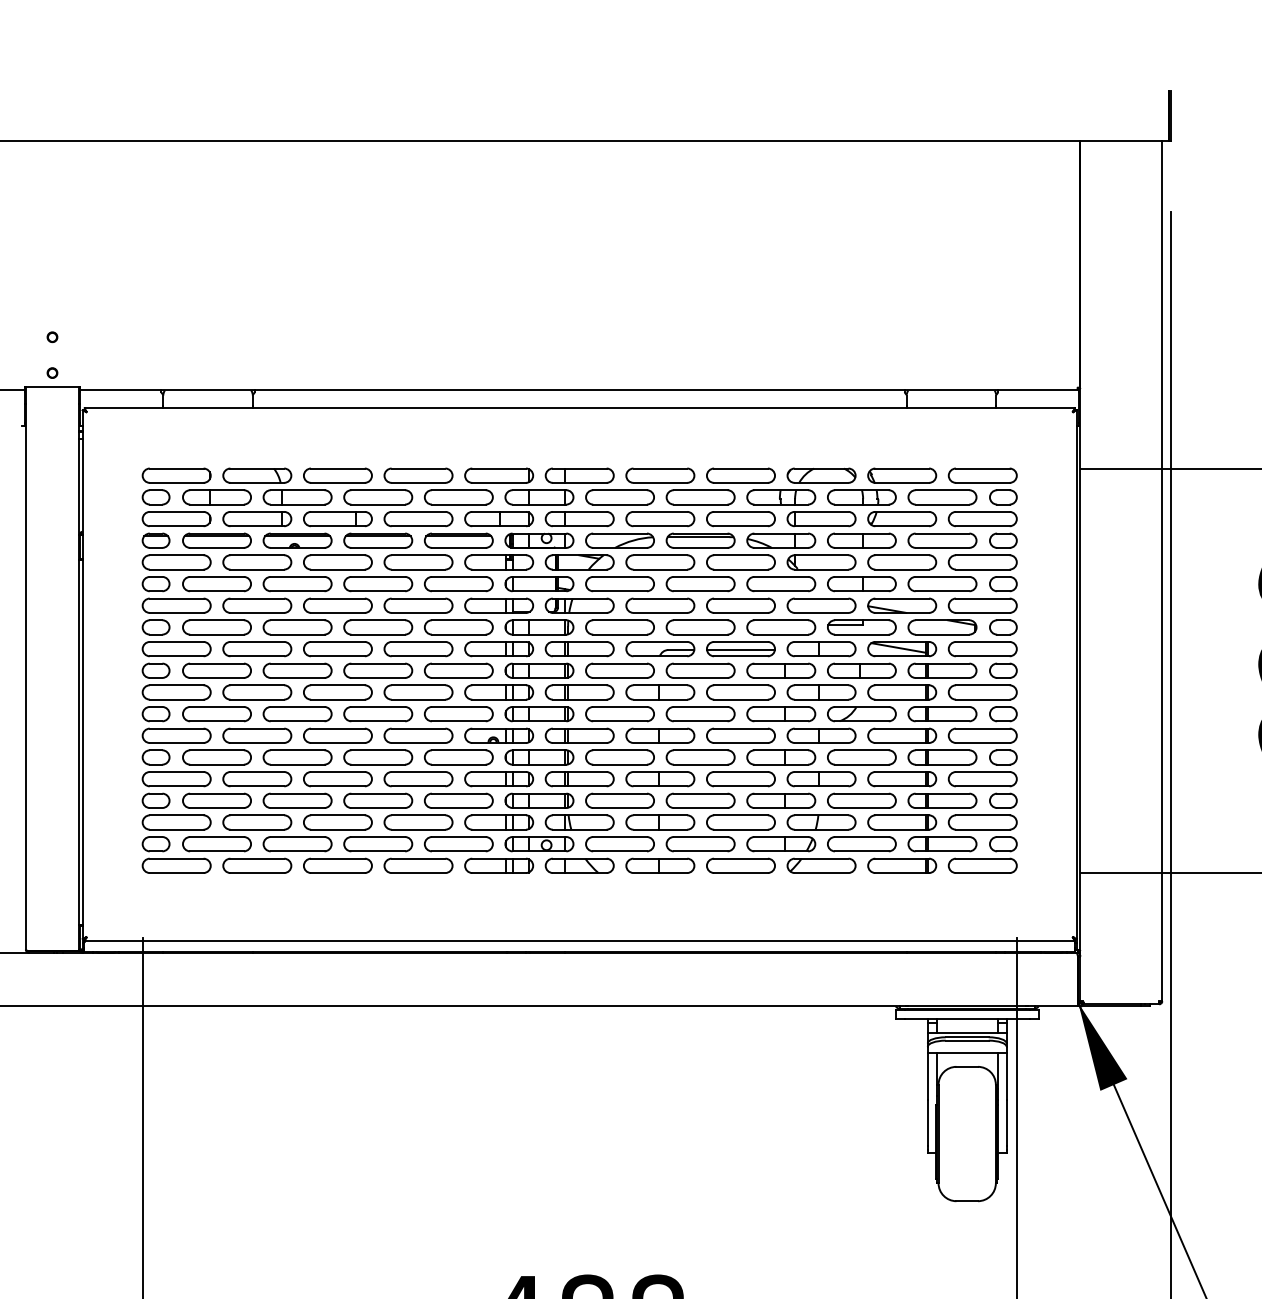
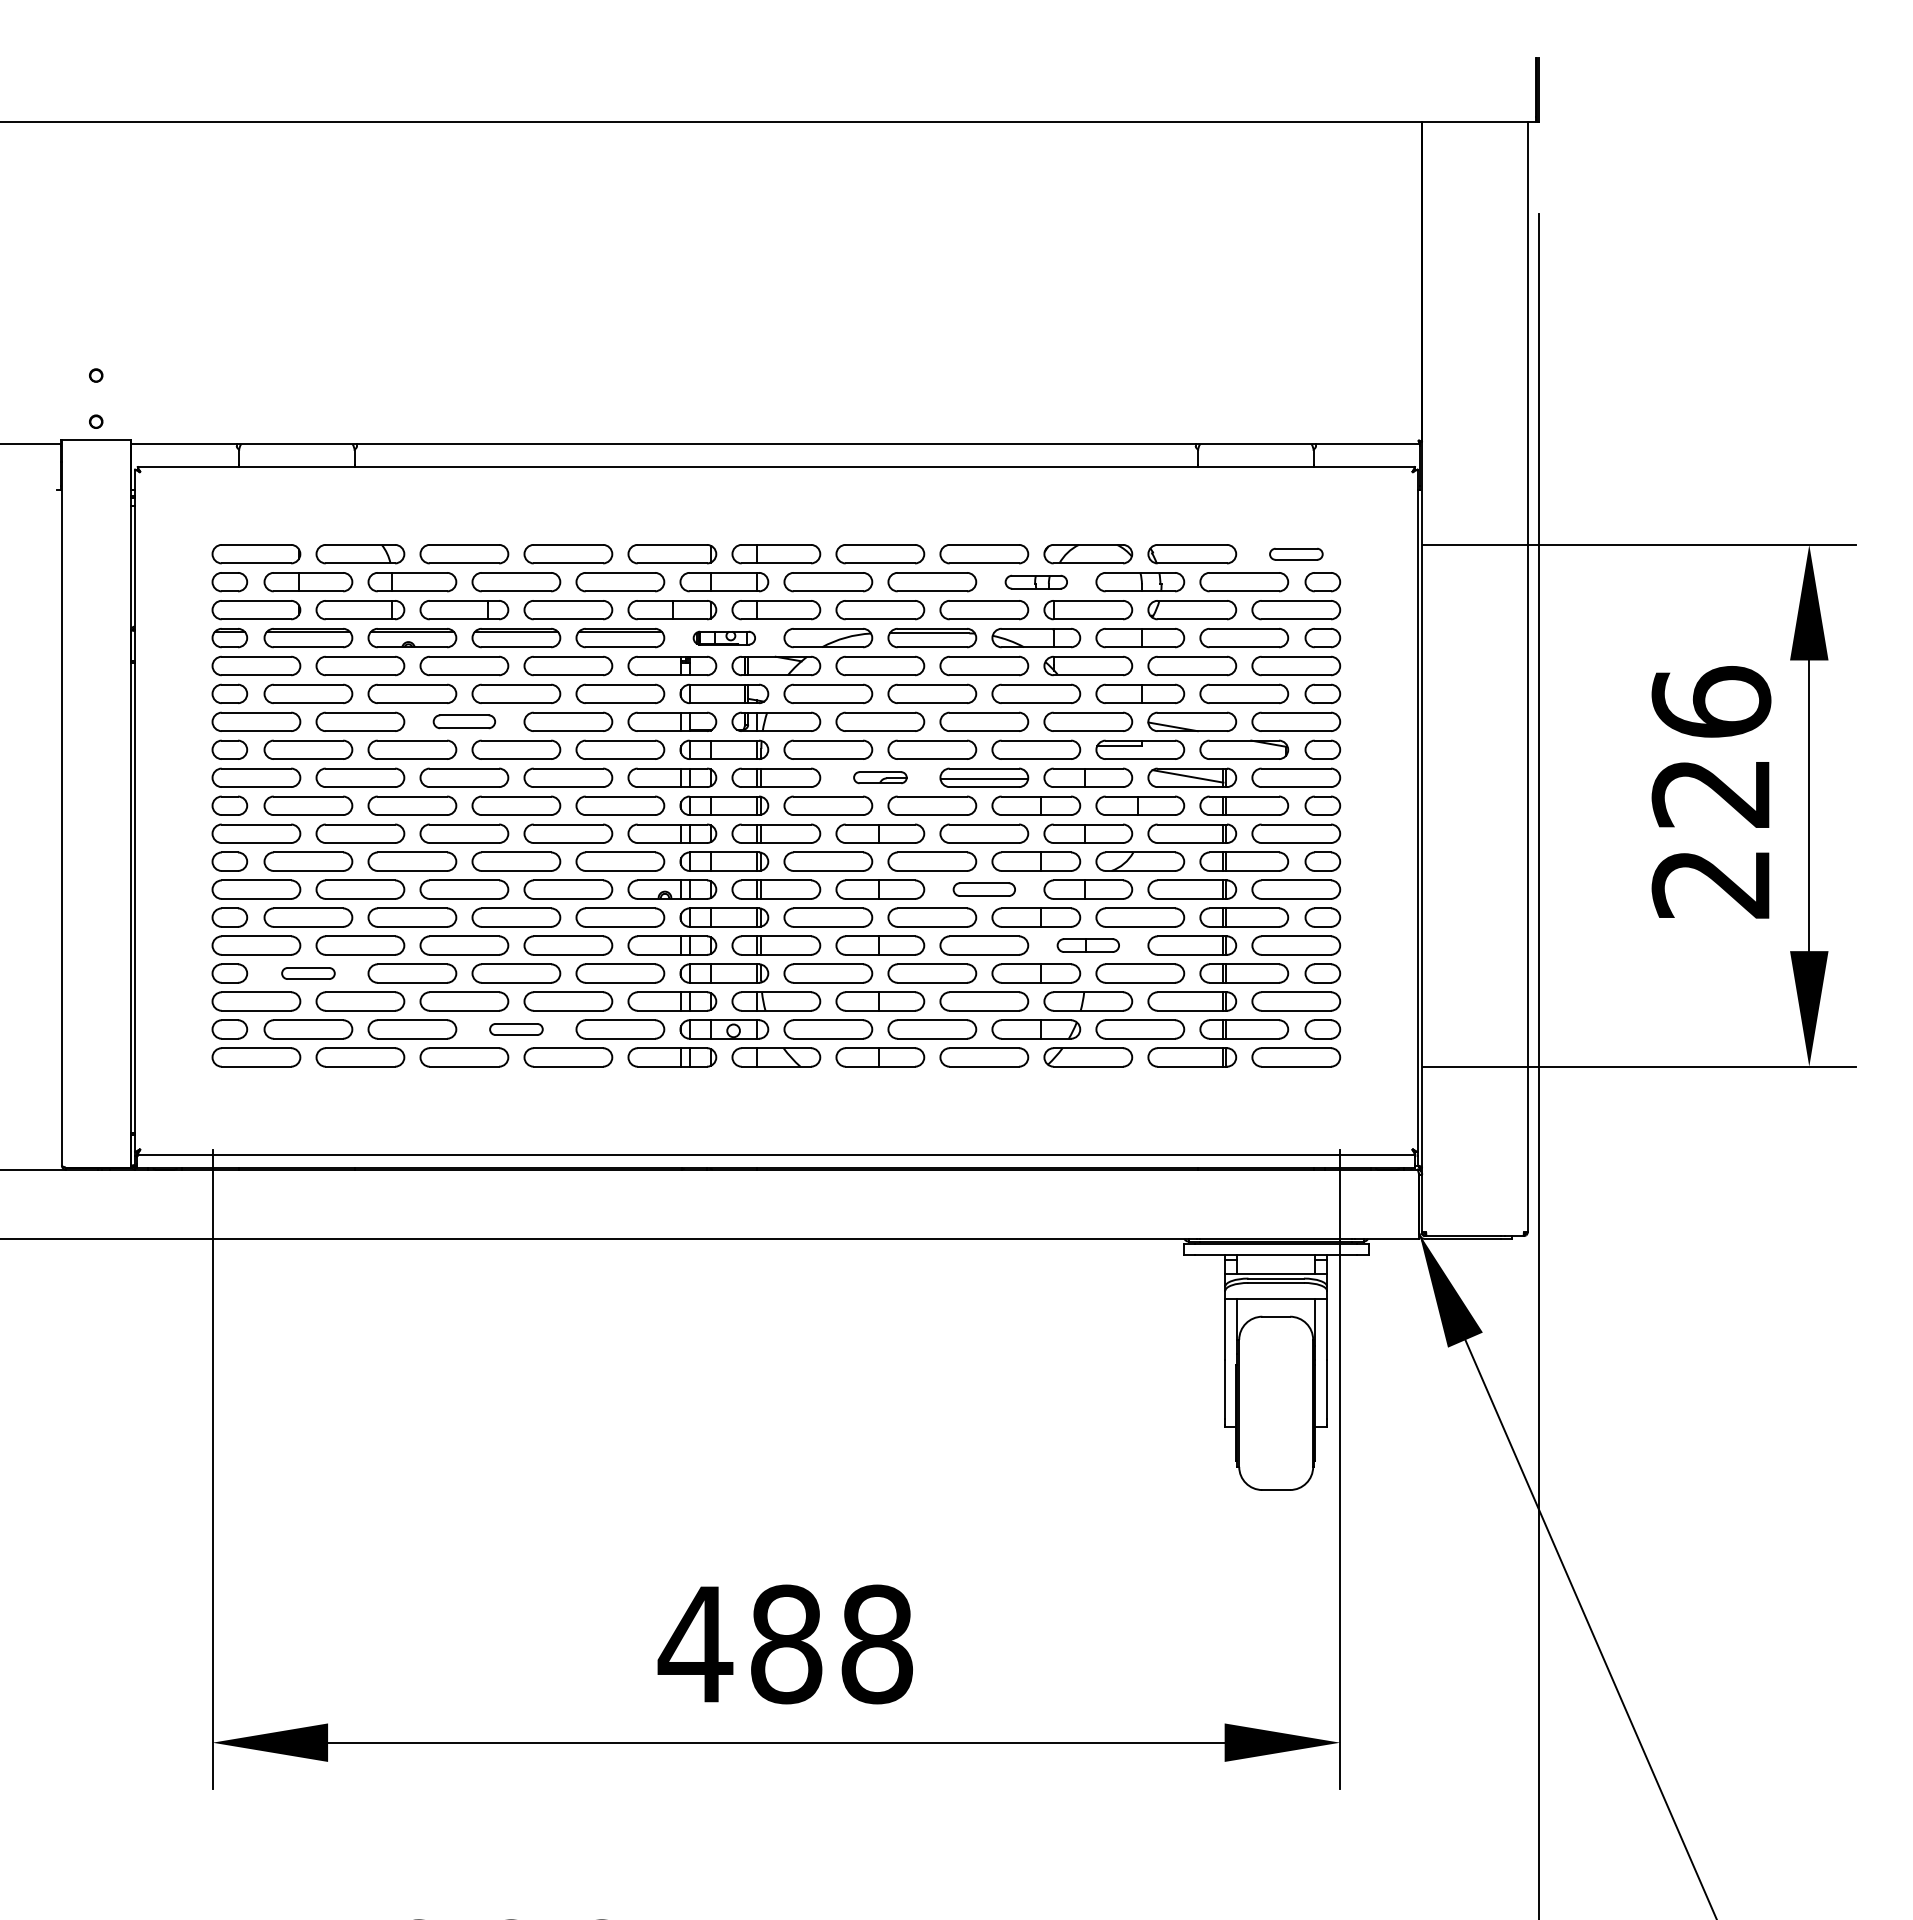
part: (982, 475) -> (1296, 554), size x0.6
part: (781, 497) -> (1036, 582), size x0.7
part: (539, 541) -> (724, 638), size x0.7
part: (337, 605) -> (464, 721), size x0.7
part: (660, 648) -> (880, 777), size x0.6
part: (741, 735) -> (984, 889), size x0.7
part: (821, 779) -> (1088, 945), size x0.7
part: (217, 800) -> (308, 973), size x0.6
part: (378, 844) -> (516, 1029), size x0.6

